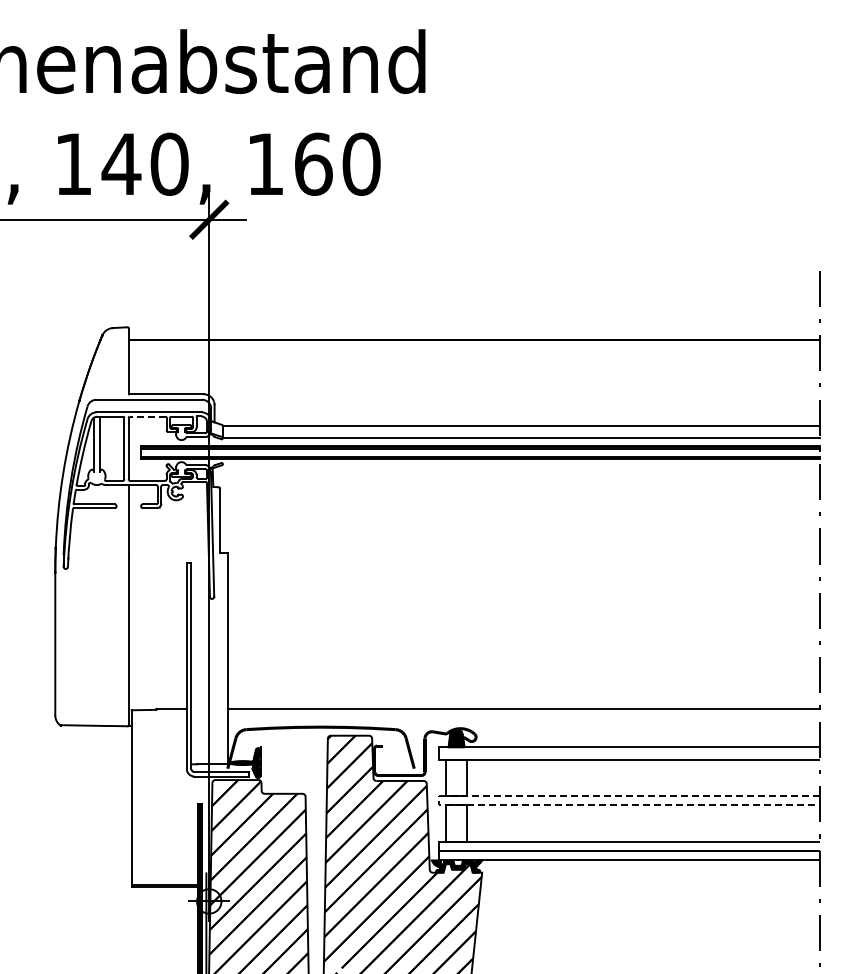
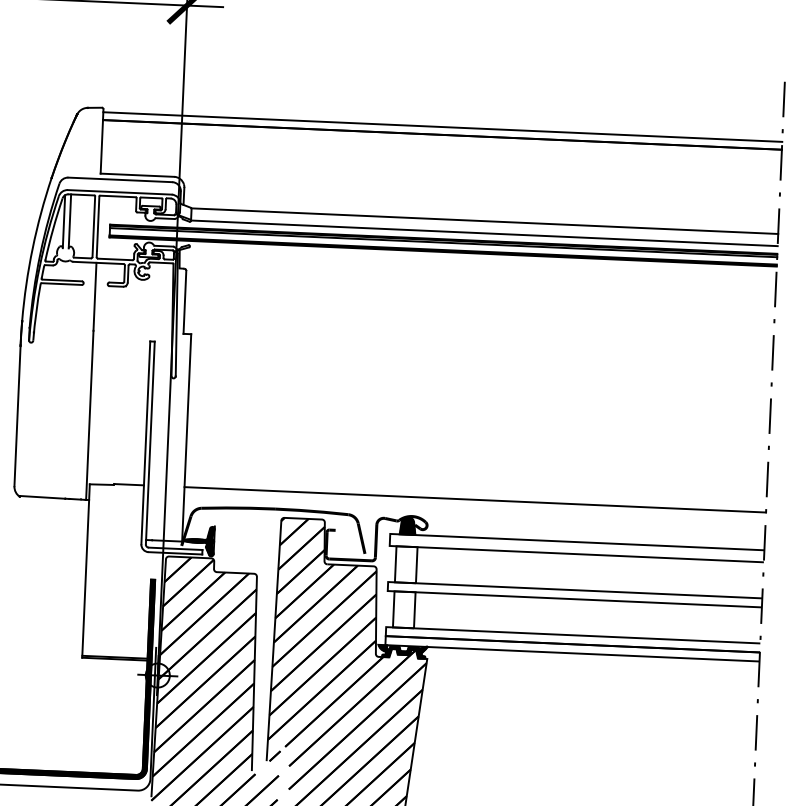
line: (473, 331) -> (441, 126), added
line: (147, 416) -> (117, 196), dashed -> solid
line: (439, 800) -> (388, 586), dashed -> solid

